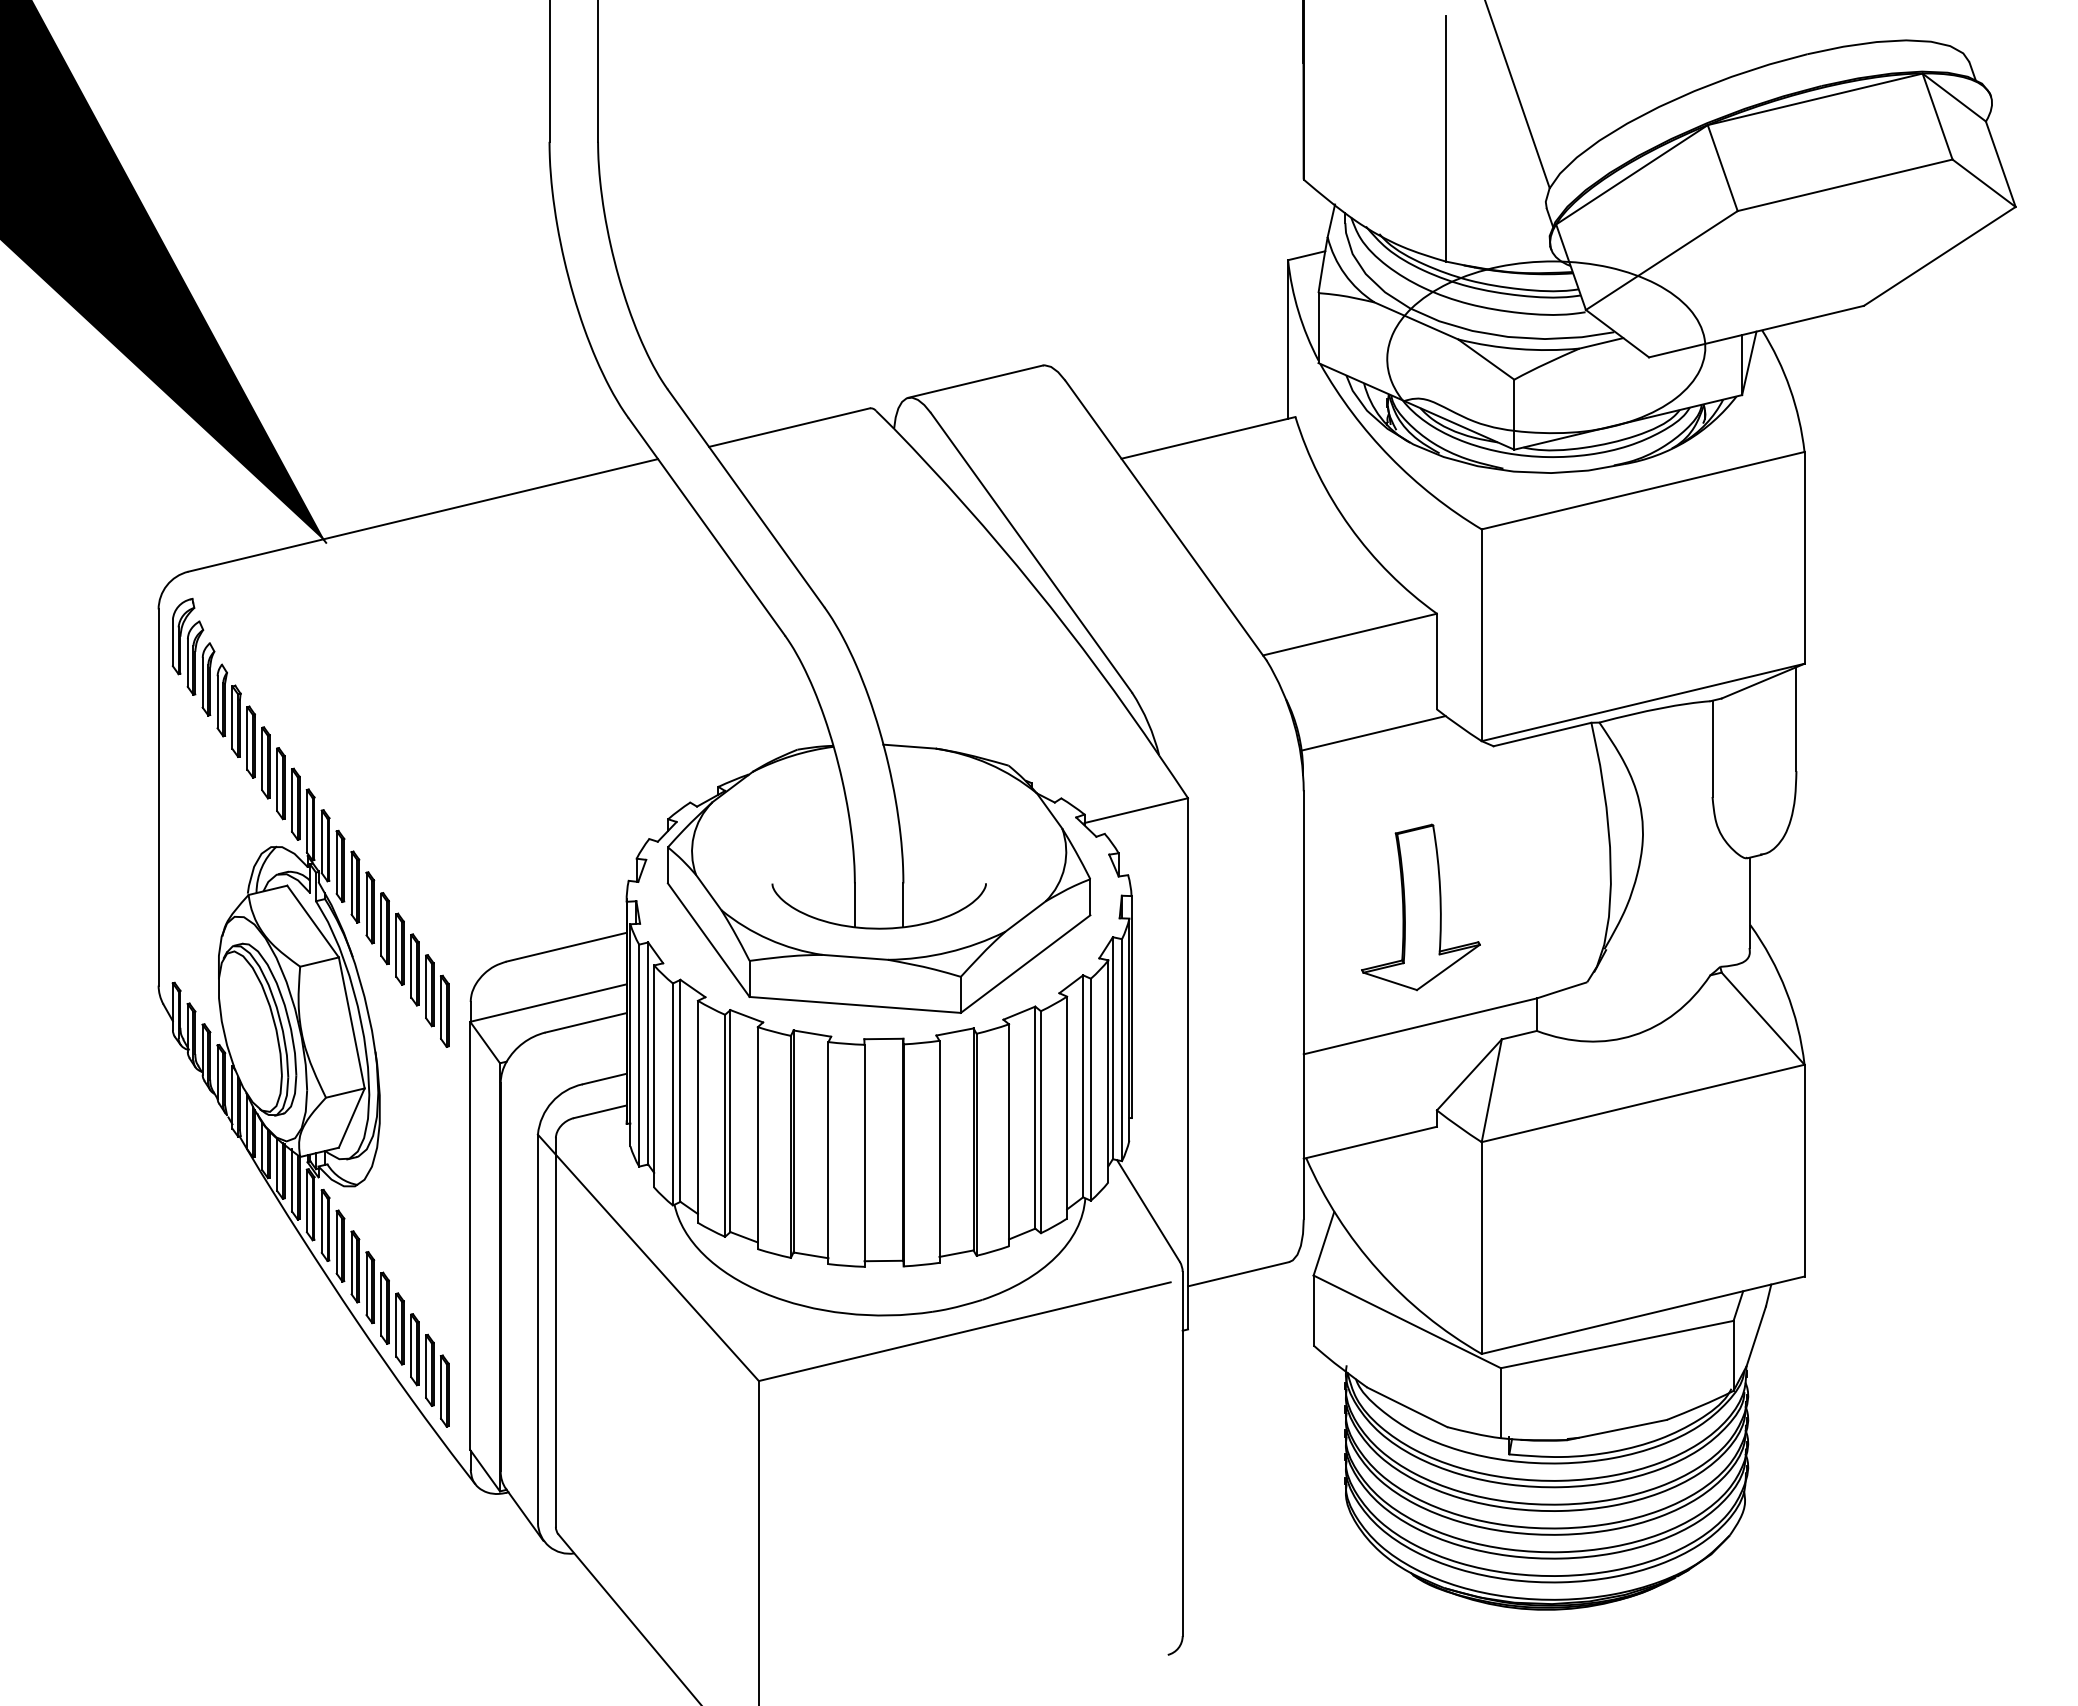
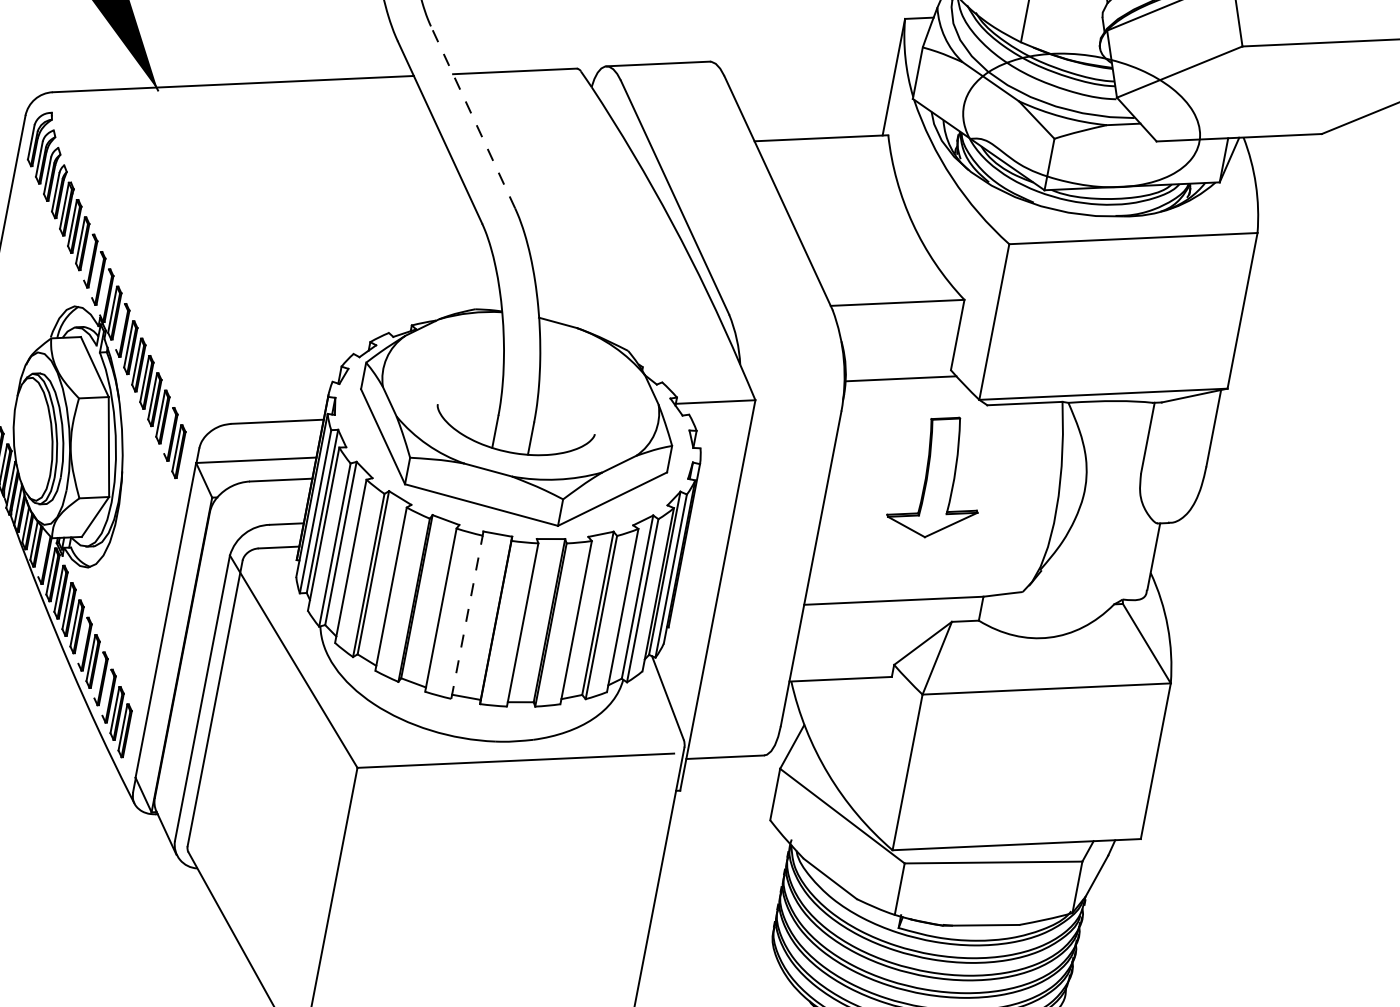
line: (746, 498) -> (473, 117), solid -> dashed
line: (277, 779) -> (88, 257), removed
line: (292, 800) -> (96, 275), removed
line: (306, 821) -> (104, 292), removed
line: (336, 862) -> (120, 326), removed
part: (1420, 907) -> (939, 476), moved
line: (426, 986) -> (169, 430), removed
line: (864, 1155) -> (467, 617), solid -> dashed
line: (292, 1180) -> (43, 554), removed
line: (366, 1283) -> (82, 640), removed
line: (396, 1324) -> (99, 675), removed
line: (411, 1345) -> (107, 692), removed

